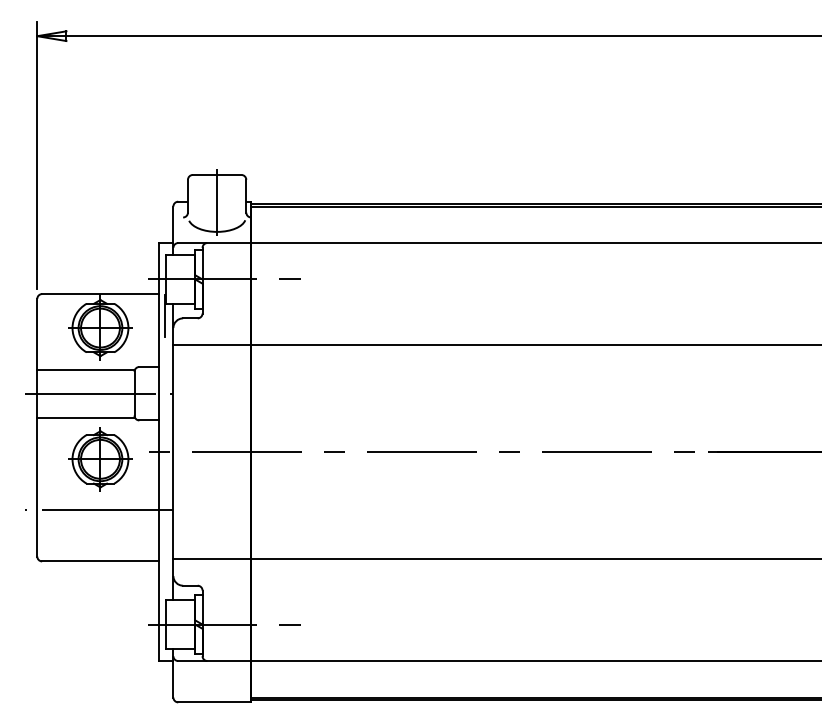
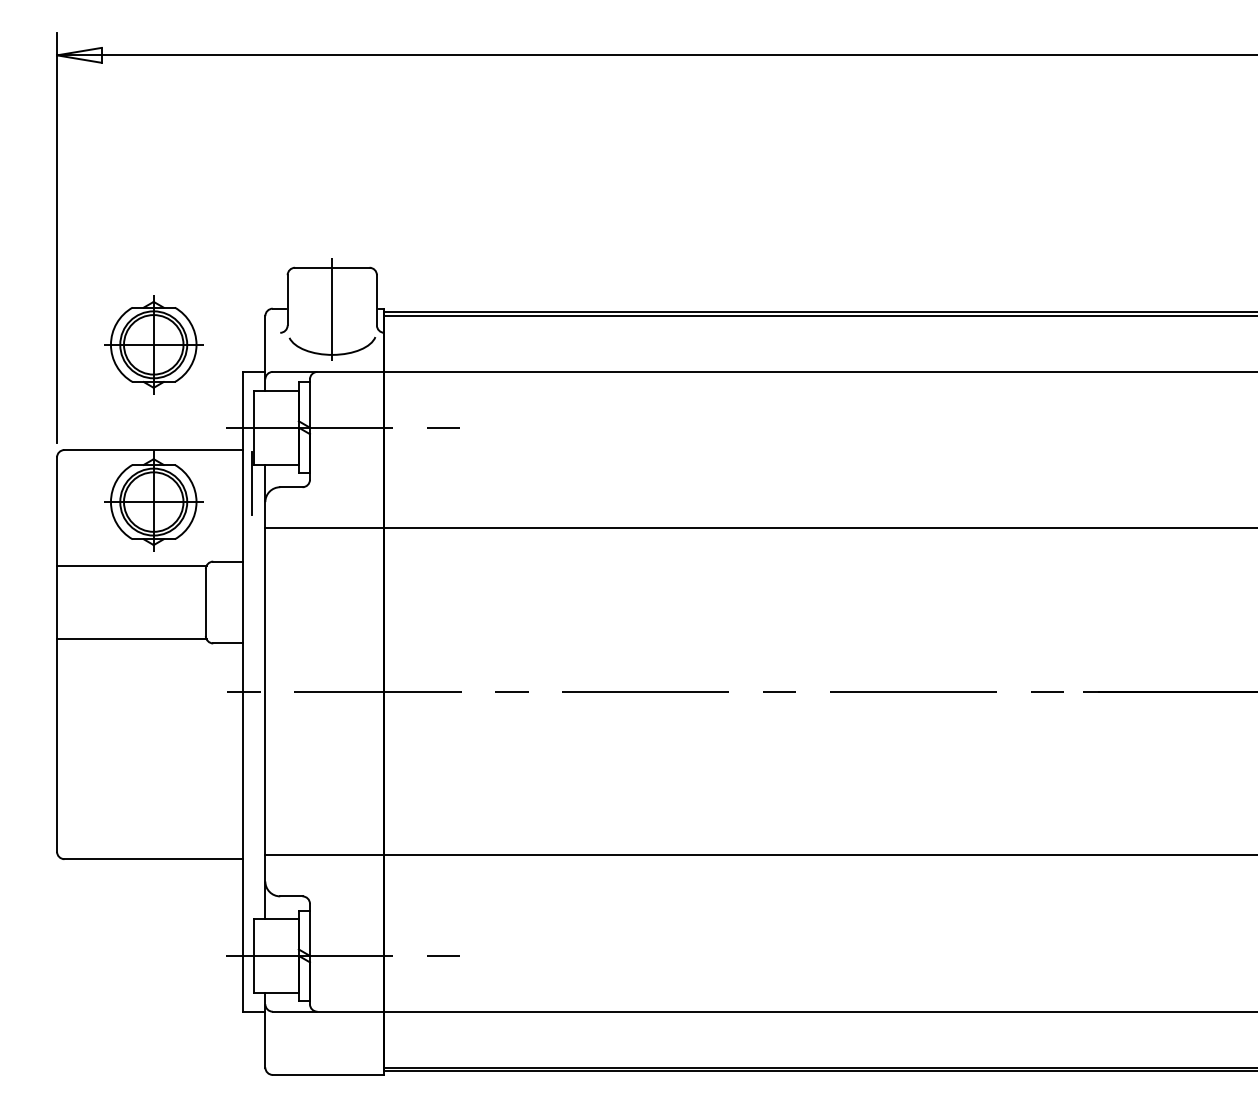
line: (98, 393) -> (150, 602), removed
part: (100, 459) -> (153, 345), moved
line: (98, 510) -> (150, 781), removed

